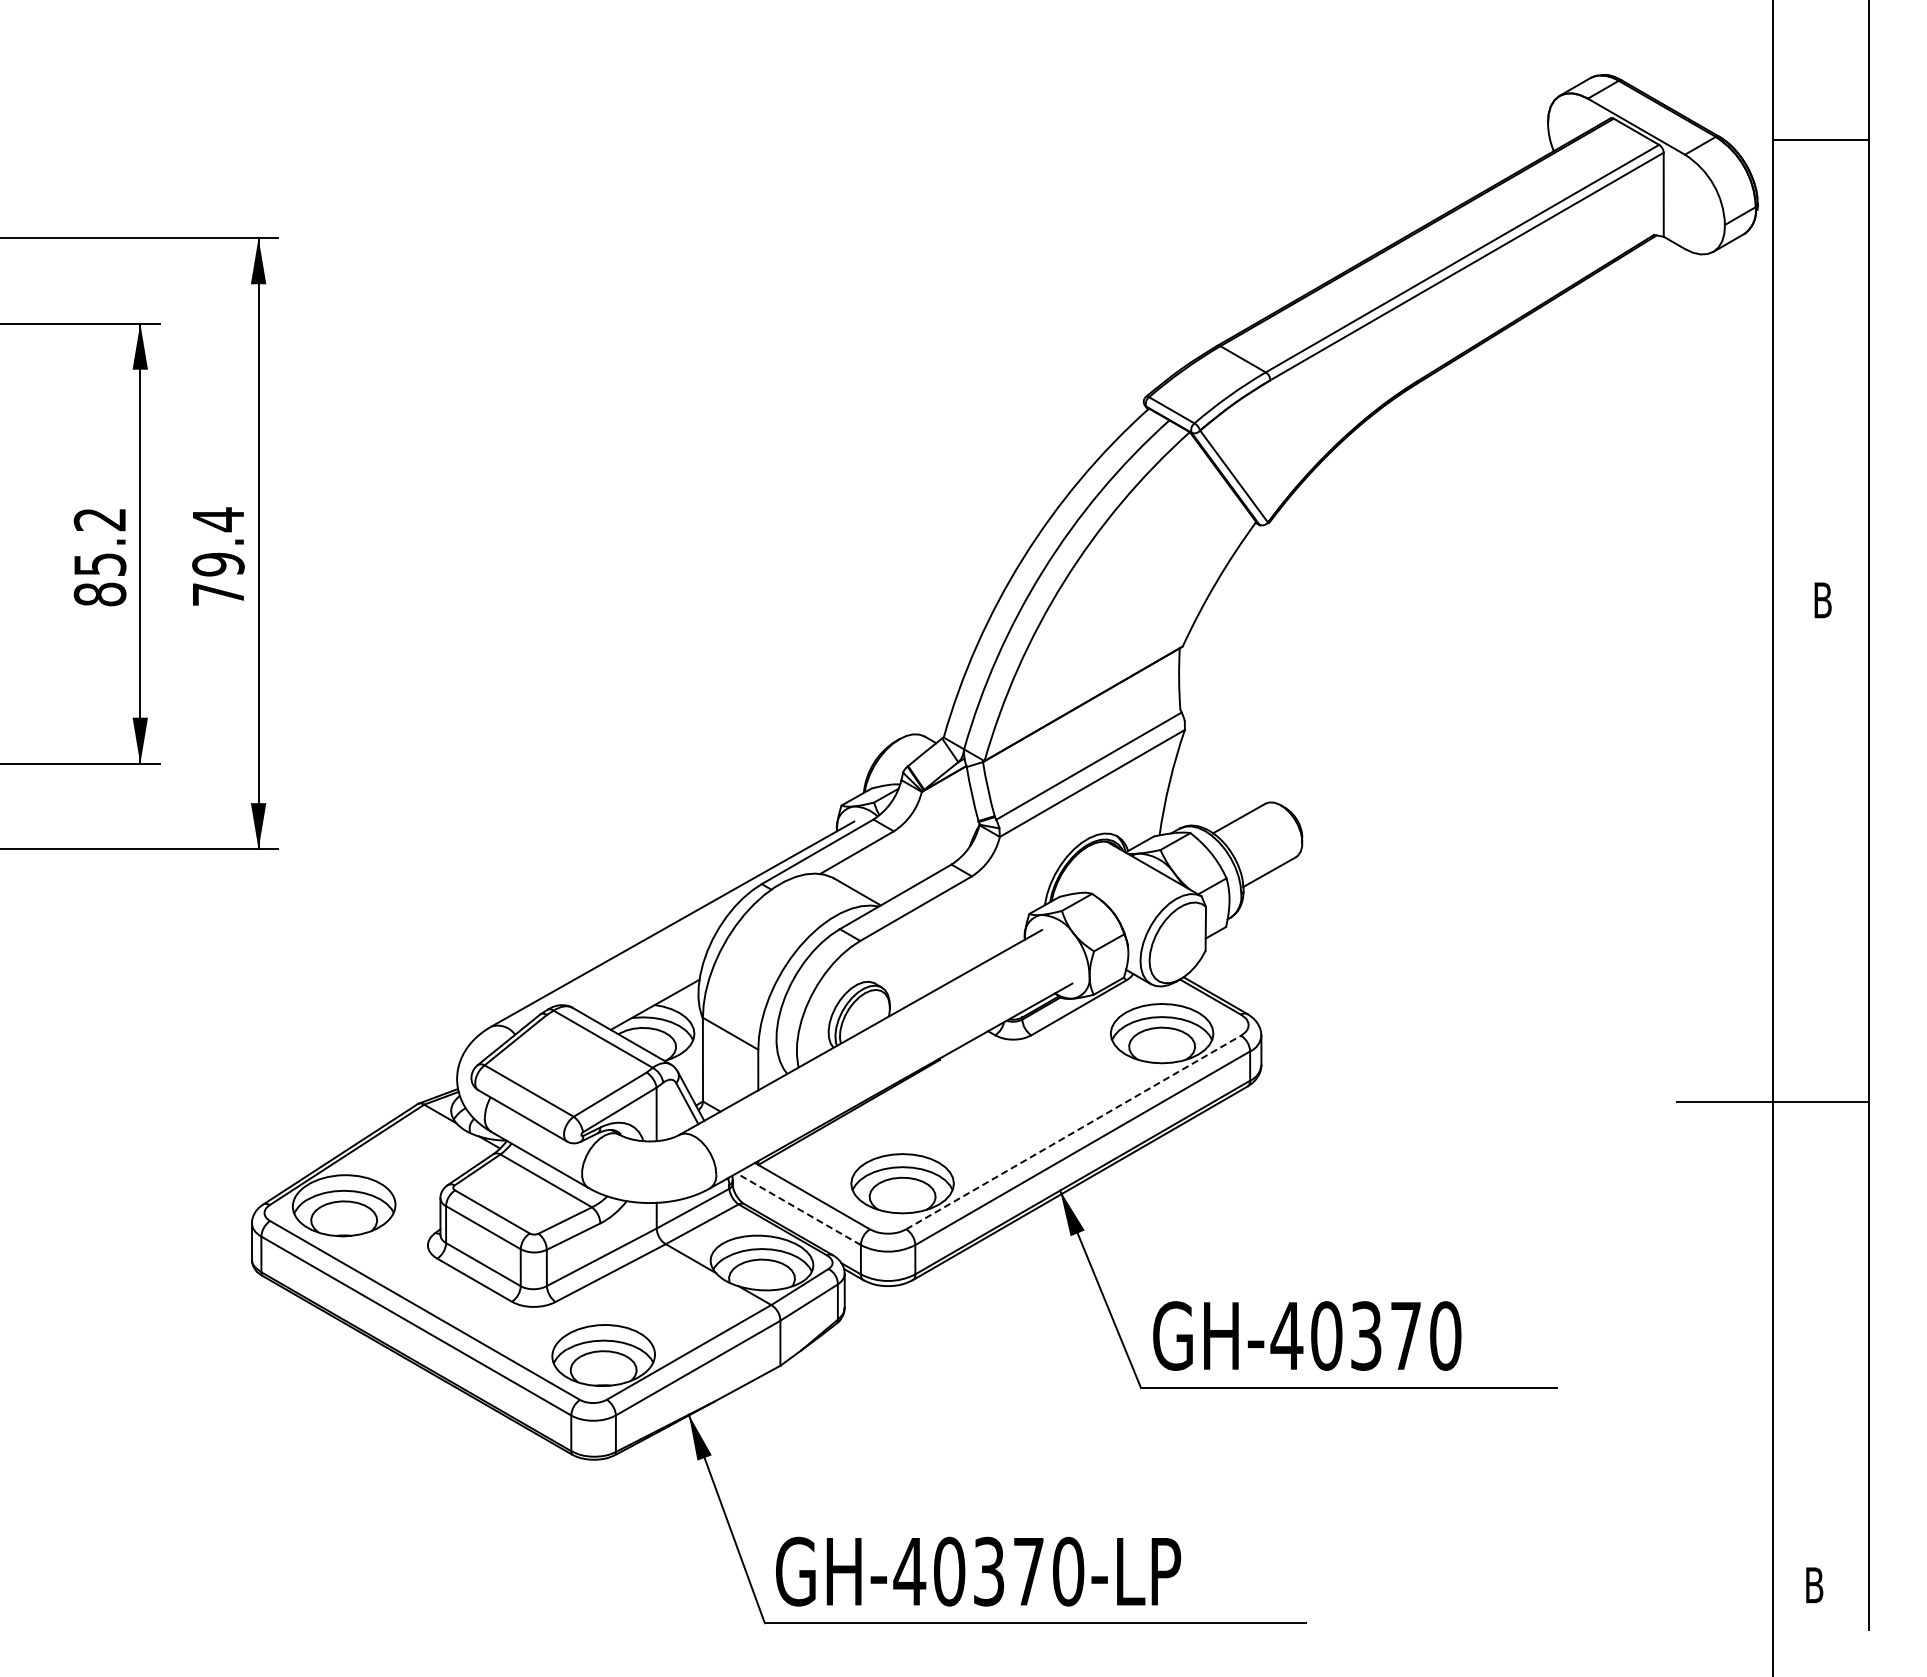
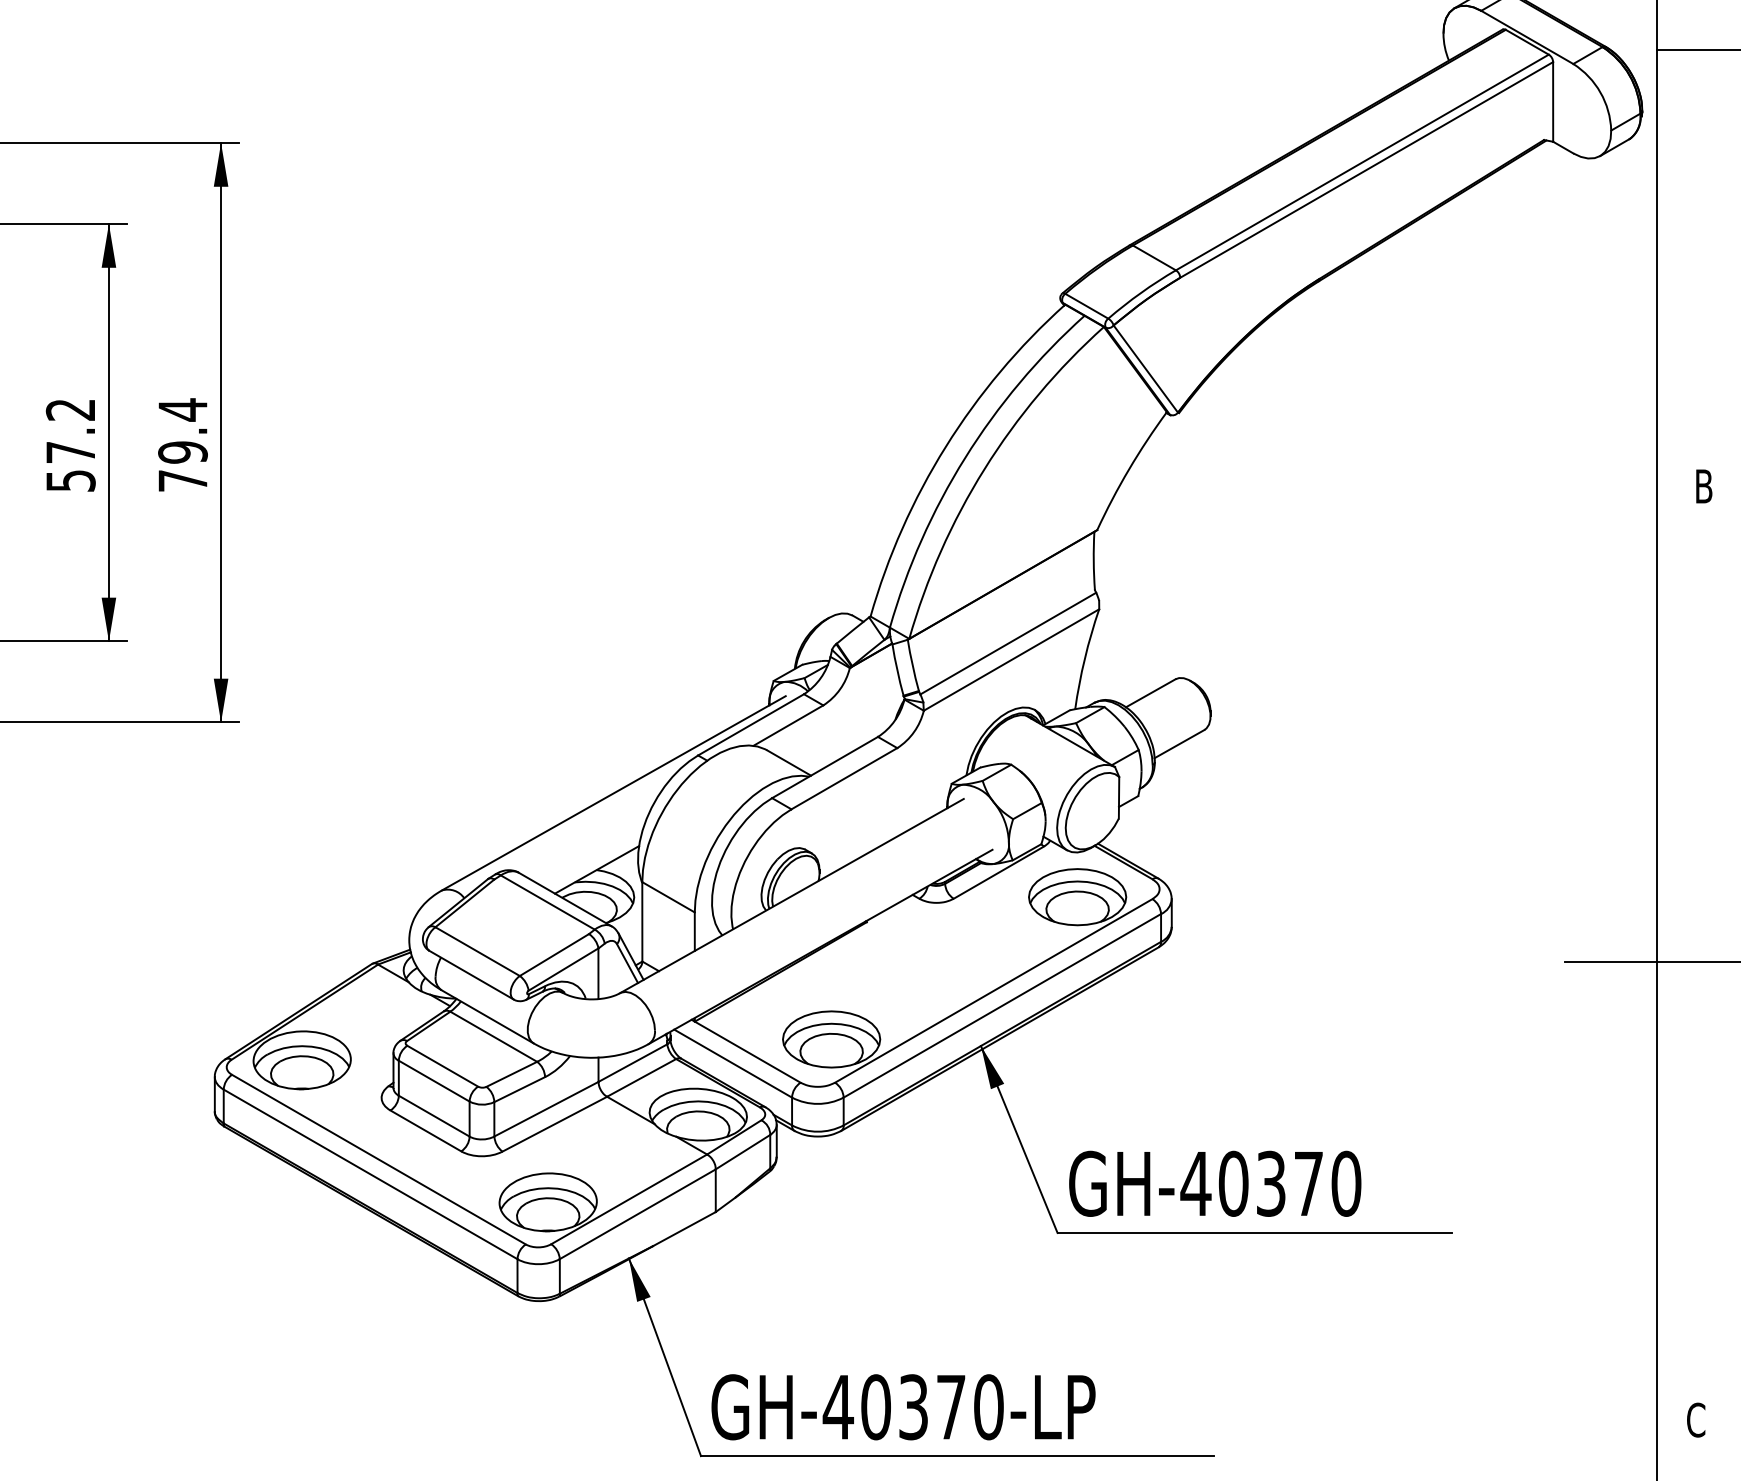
text: (99, 579) -> (70, 466), 85.2 -> 57.2
line: (1074, 1132) -> (994, 990), dashed -> solid
line: (798, 1209) -> (732, 1063), dashed -> solid
text: (1814, 1584) -> (1696, 1419), B -> C

